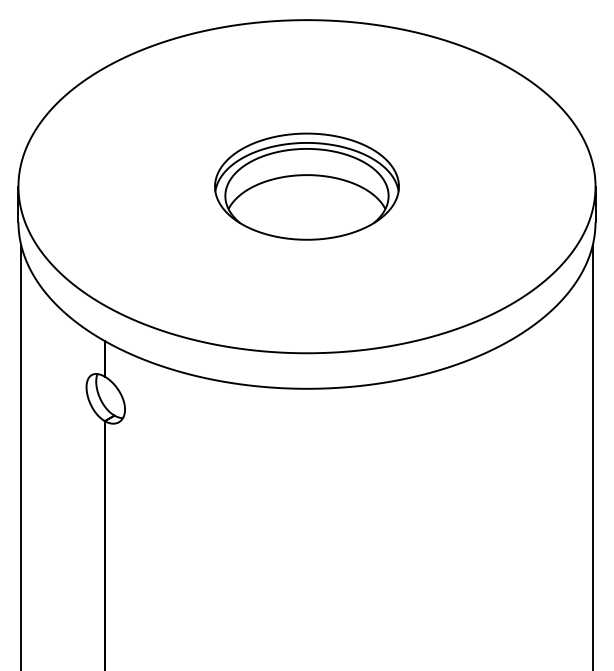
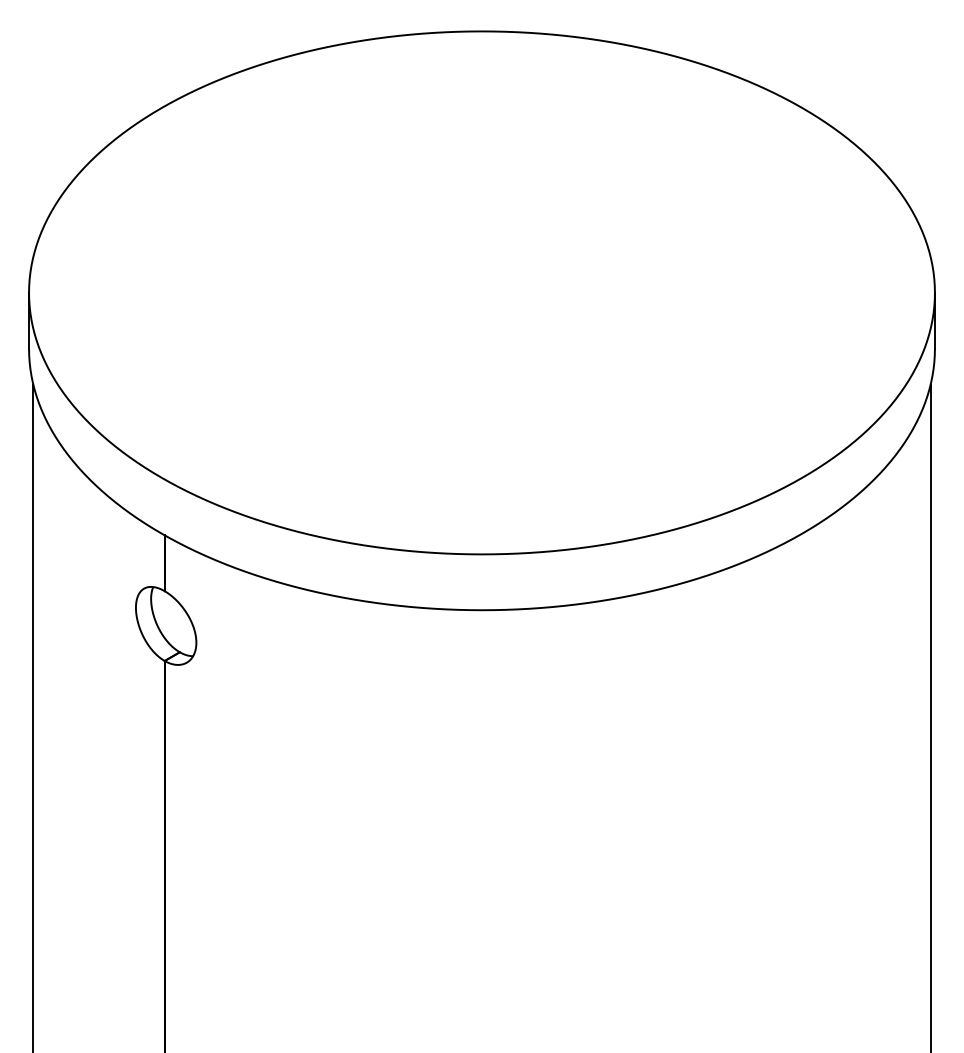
part: (306, 186) -> (481, 292), removed

